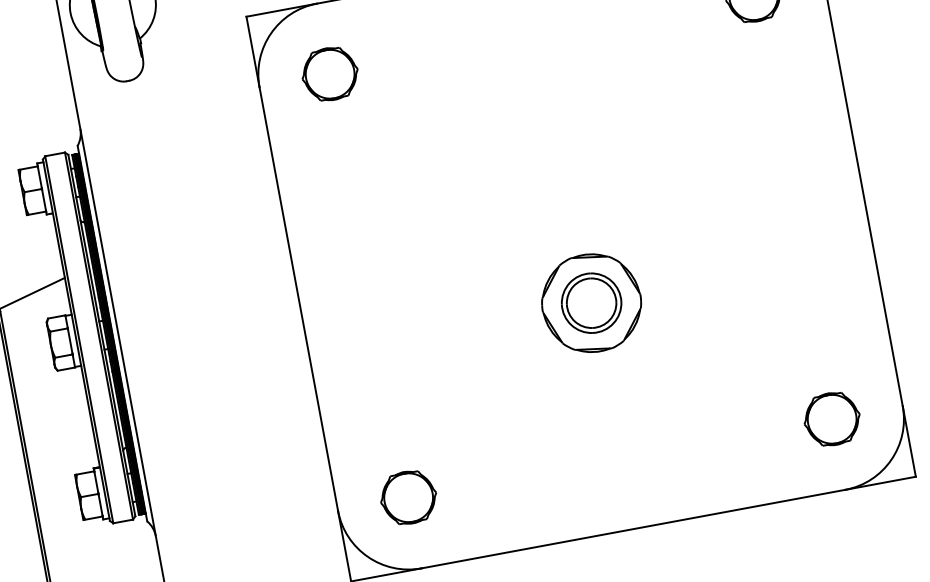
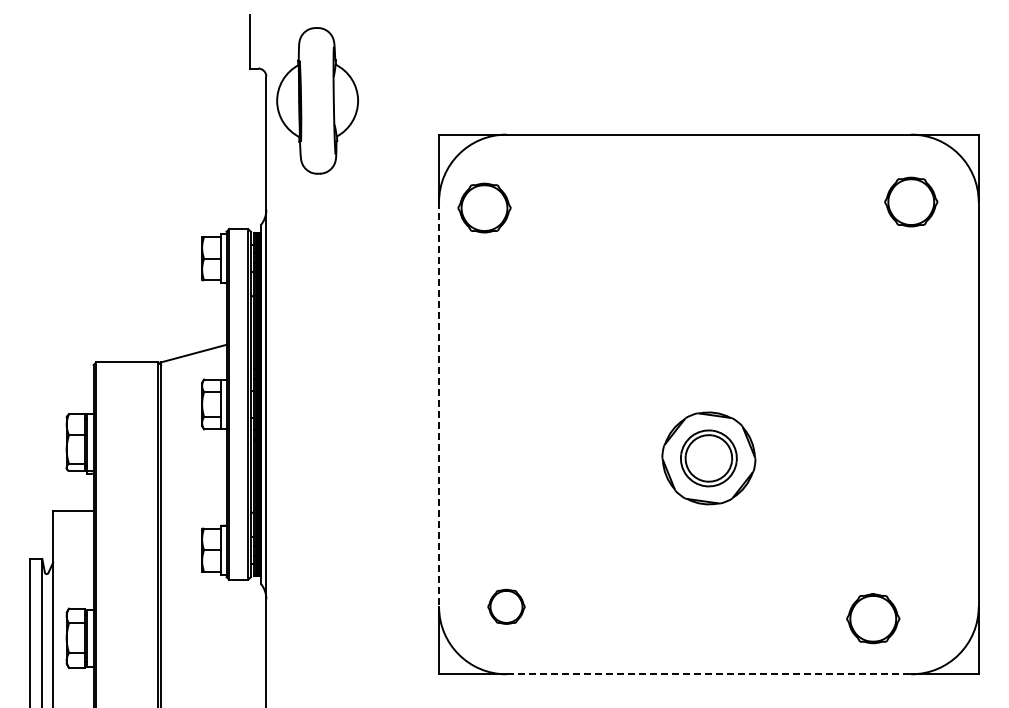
part: (330, 73) -> (484, 207), moved
line: (299, 299) -> (439, 404), solid -> dashed
part: (832, 418) -> (873, 618), moved
part: (408, 497) -> (506, 606), size x0.7
line: (634, 529) -> (709, 674), solid -> dashed

